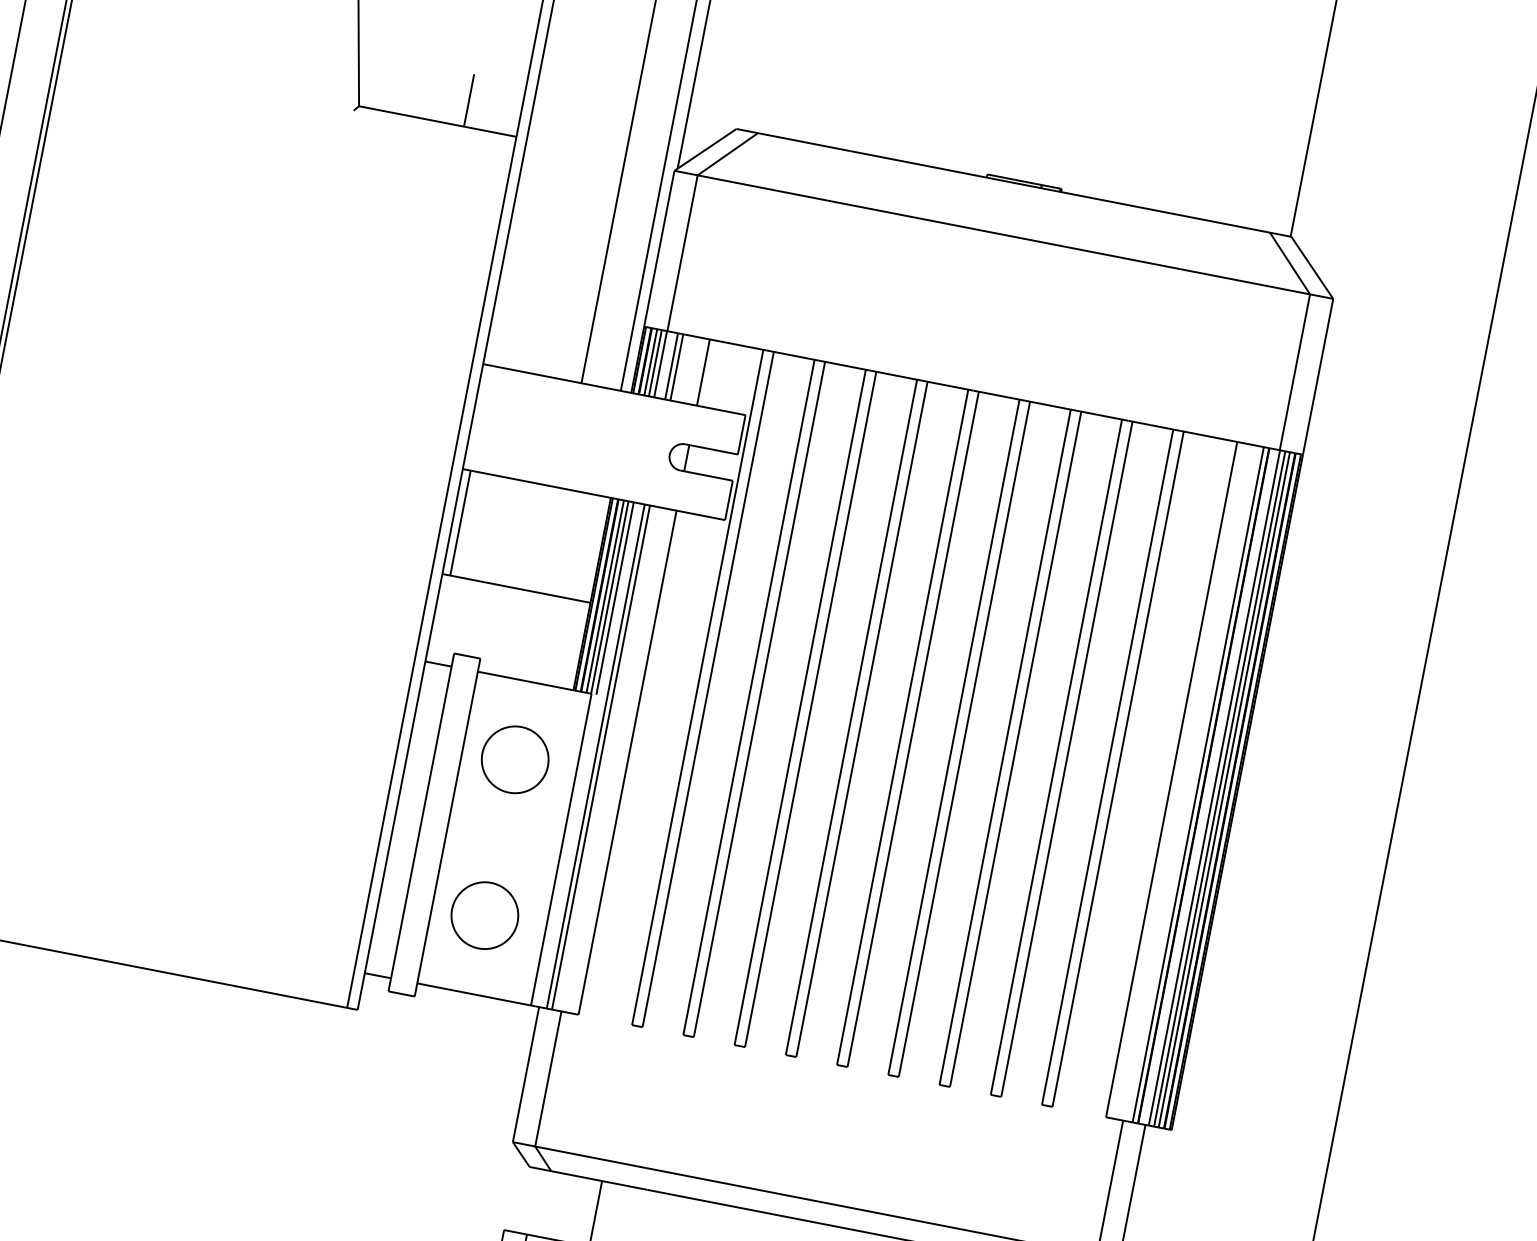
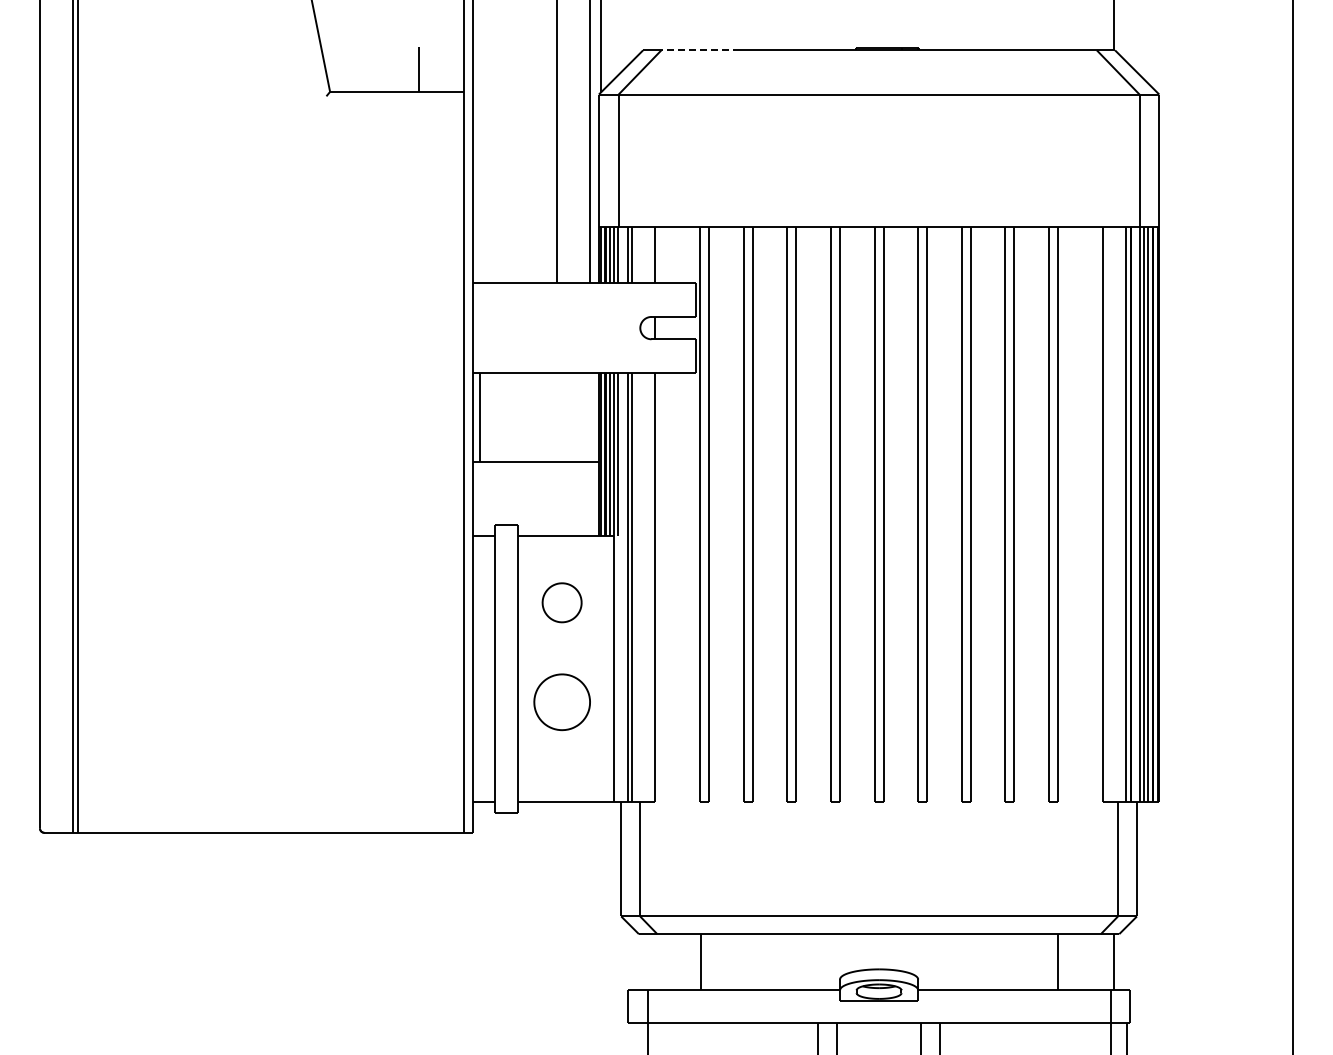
line: (803, 142) -> (700, 50), solid -> dashed
part: (514, 759) -> (561, 602), size x0.7
part: (484, 915) -> (561, 702), moved

